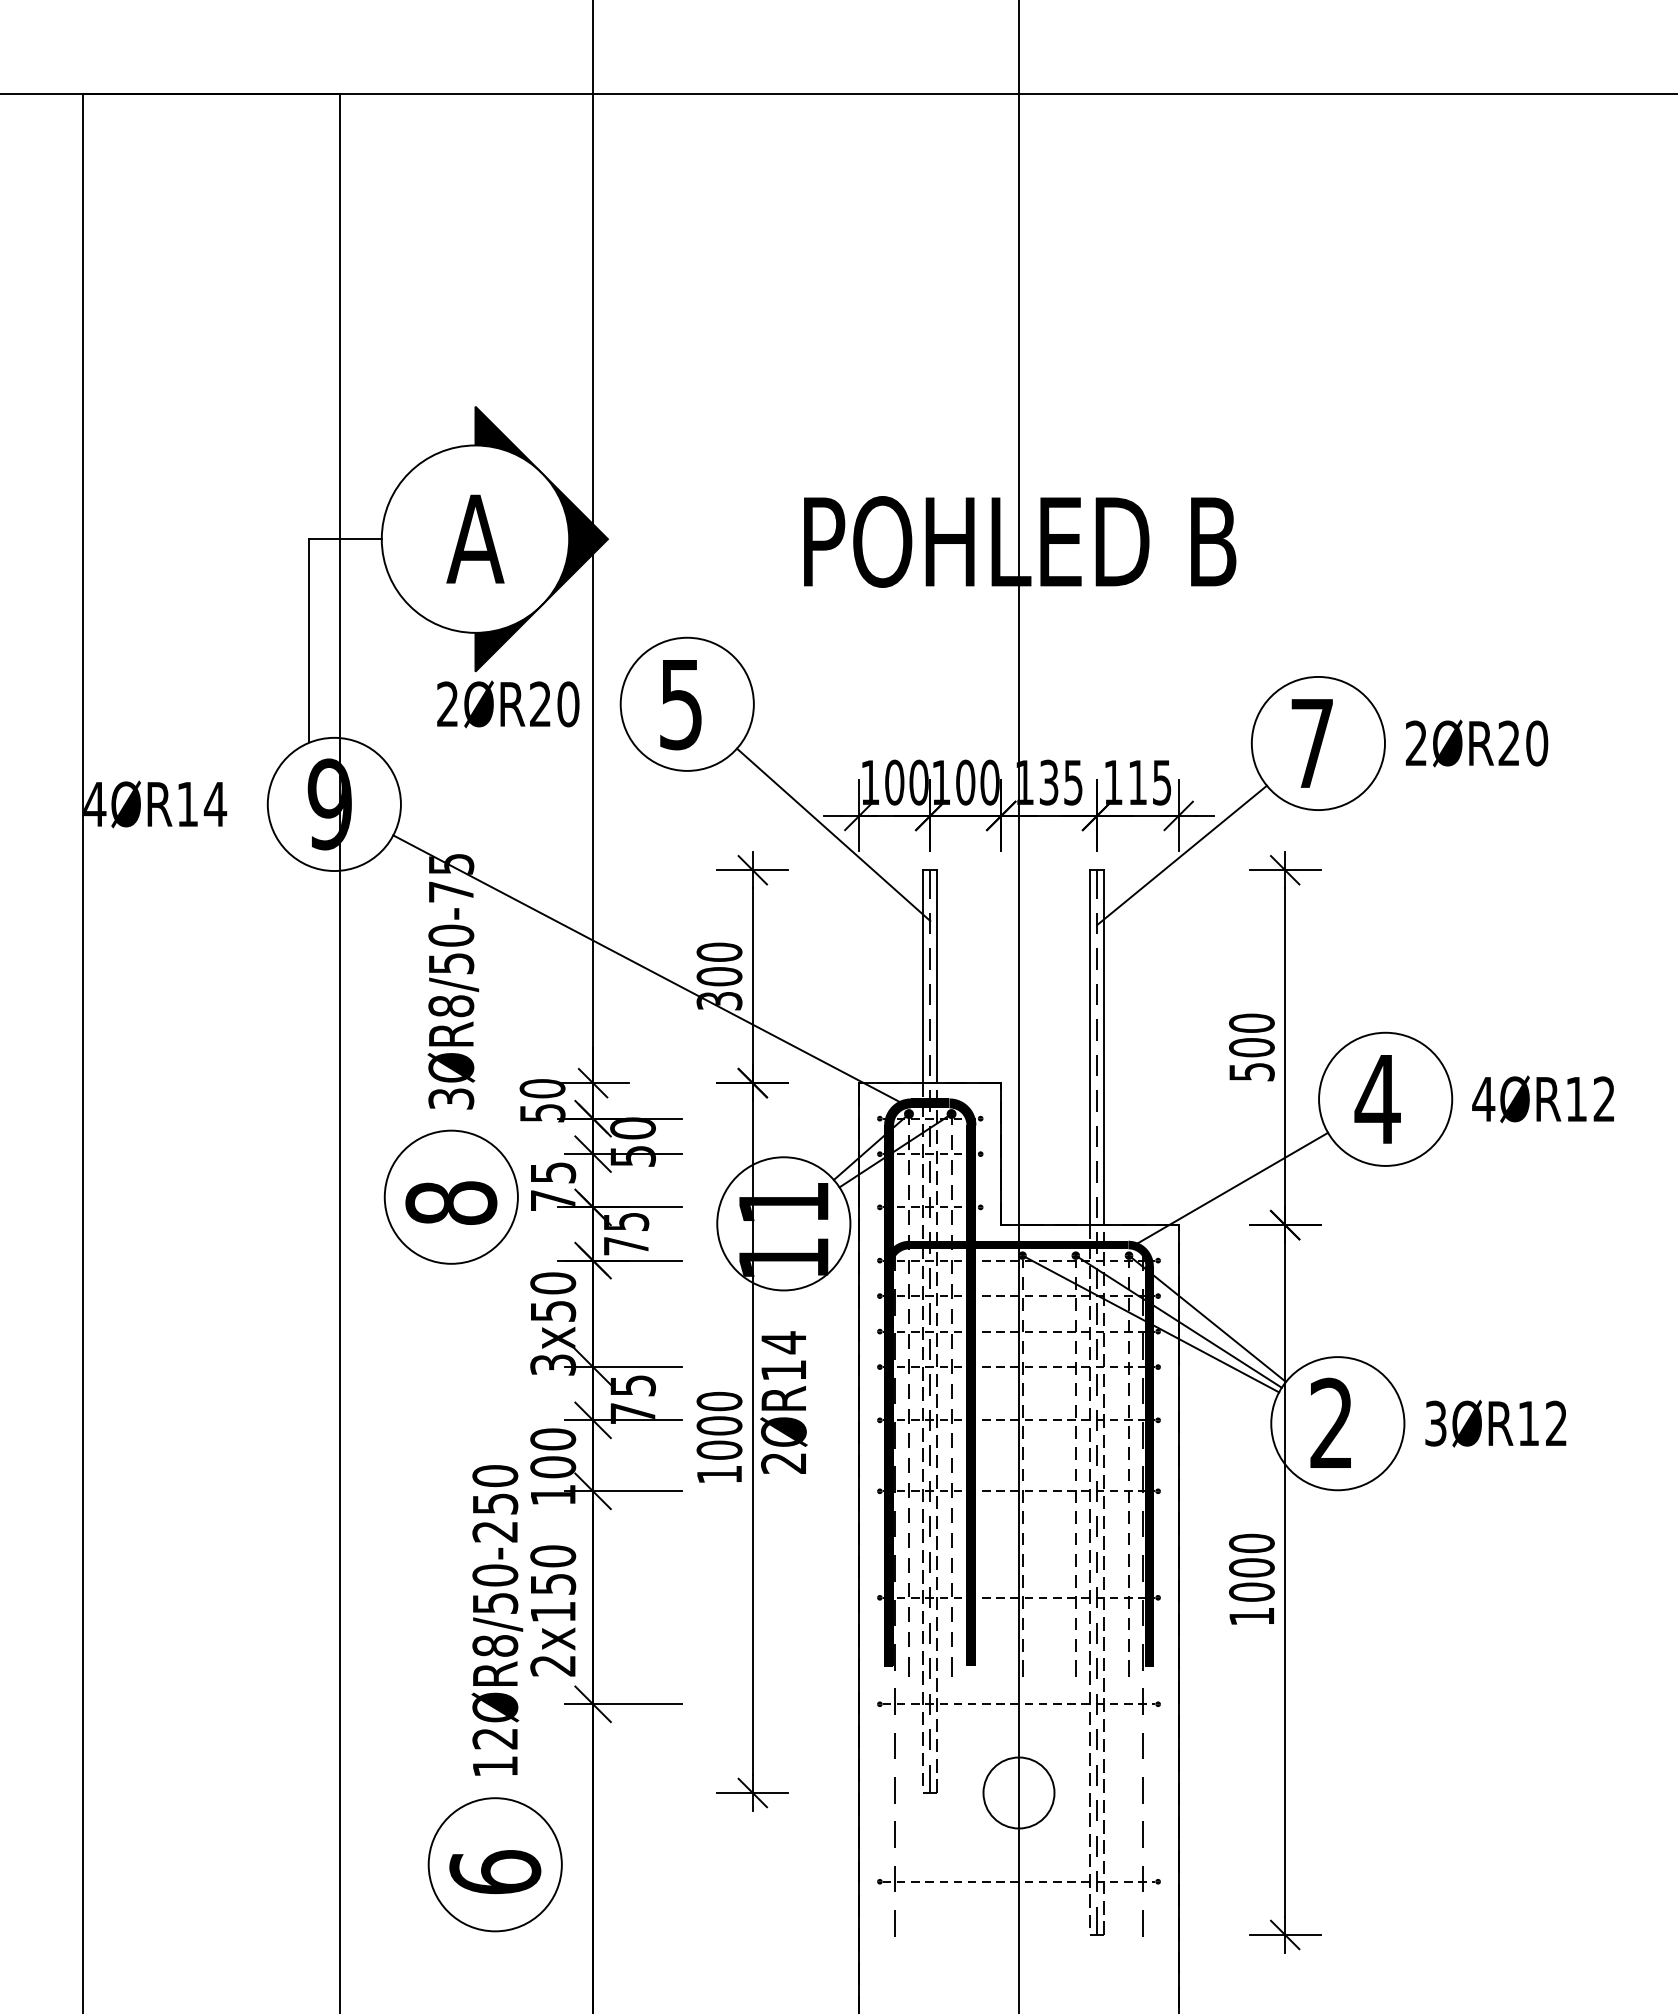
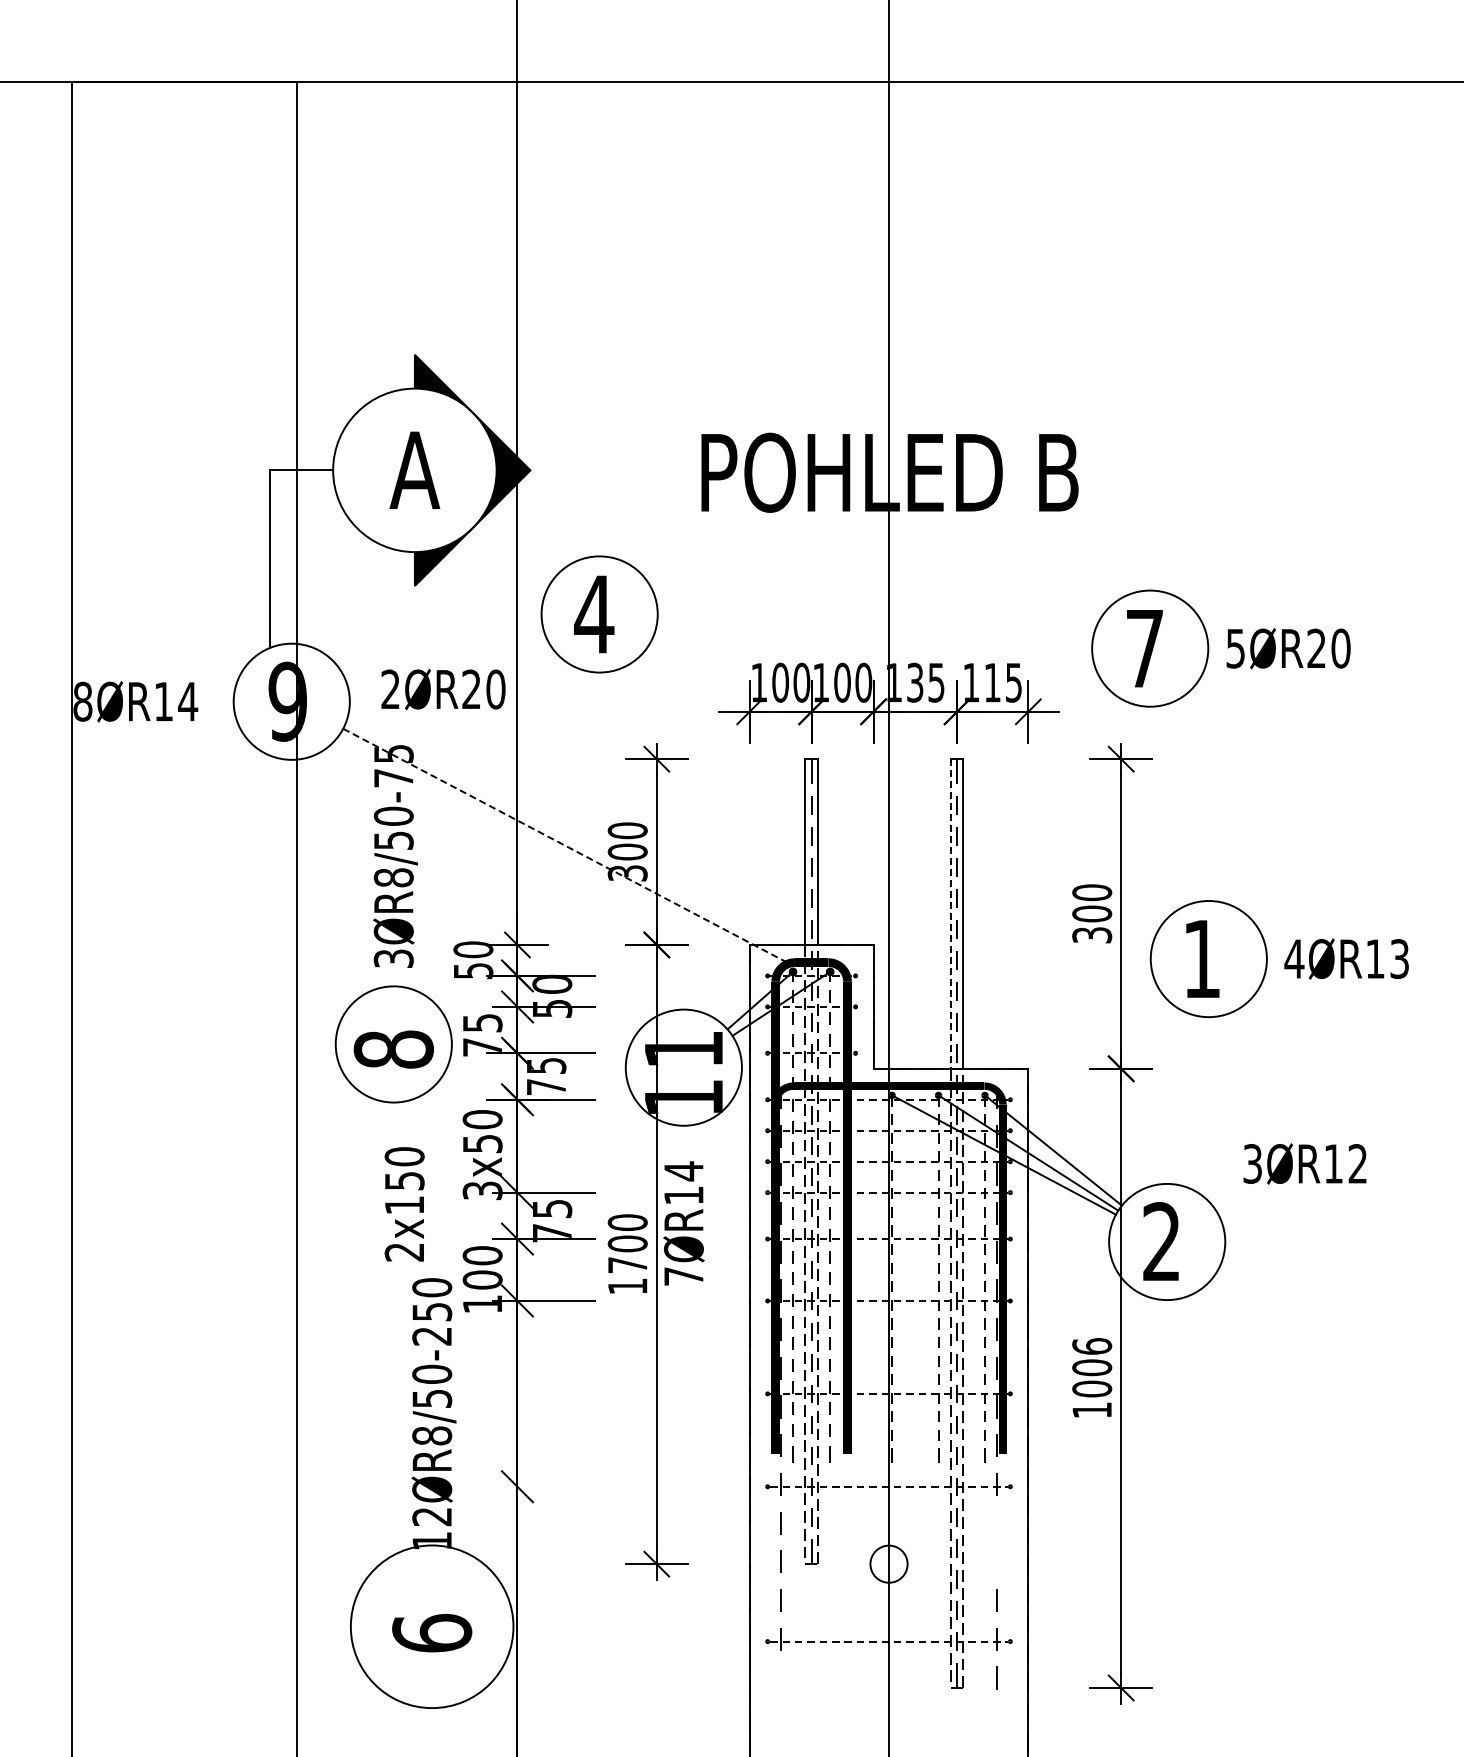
text: (508, 704) -> (443, 689), moved
text: (681, 704) -> (594, 614), 5 -> 4
text: (1416, 743) -> (1235, 648), 2ØR20 -> 5ØR20
text: (94, 804) -> (82, 701), 4ØR14 -> 8ØR14
line: (833, 835) -> (727, 728), removed
line: (1182, 855) -> (1031, 746), removed
line: (648, 969) -> (565, 845), solid -> dashed
line: (1089, 1048) -> (950, 914), solid -> dashed
text: (1251, 1071) -> (1091, 934), 500 -> 300
text: (1377, 1098) -> (1201, 958), 4 -> 1
text: (1604, 1099) -> (1399, 959), 4ØR12 -> 4ØR13
line: (1231, 1189) -> (1074, 1037), removed
text: (1495, 1423) -> (1304, 1163), moved
text: (719, 1449) -> (627, 1264), 1000 -> 1700
text: (783, 1463) -> (683, 1276), 2ØR14 -> 7ØR14
text: (1251, 1543) -> (1091, 1346), 1000 -> 1006
text: (552, 1611) -> (404, 1204), moved
line: (622, 1703) -> (543, 1486), removed
line: (1142, 1746) -> (996, 1523), removed
line: (1142, 1789) -> (996, 1561), removed
circle: (1018, 1793) -> (888, 1564), size x0.6
circle: (495, 1864) -> (432, 1626), size x1.4
line: (894, 1922) -> (780, 1677), removed

